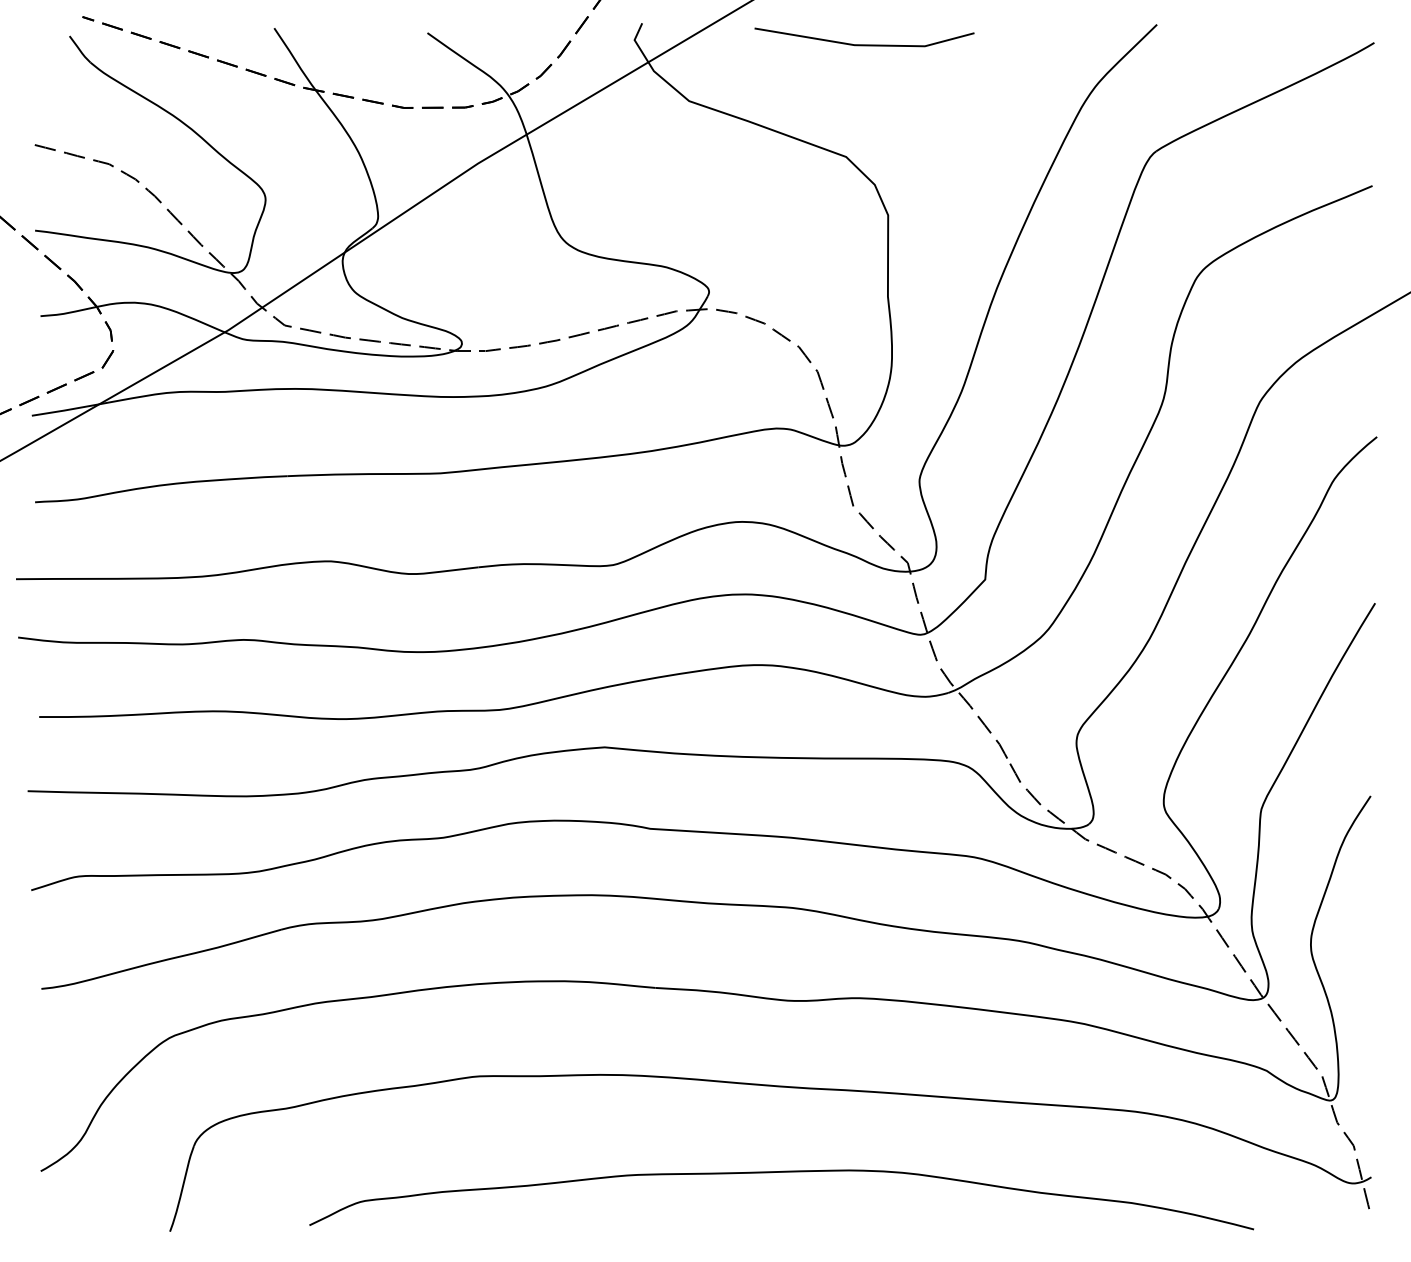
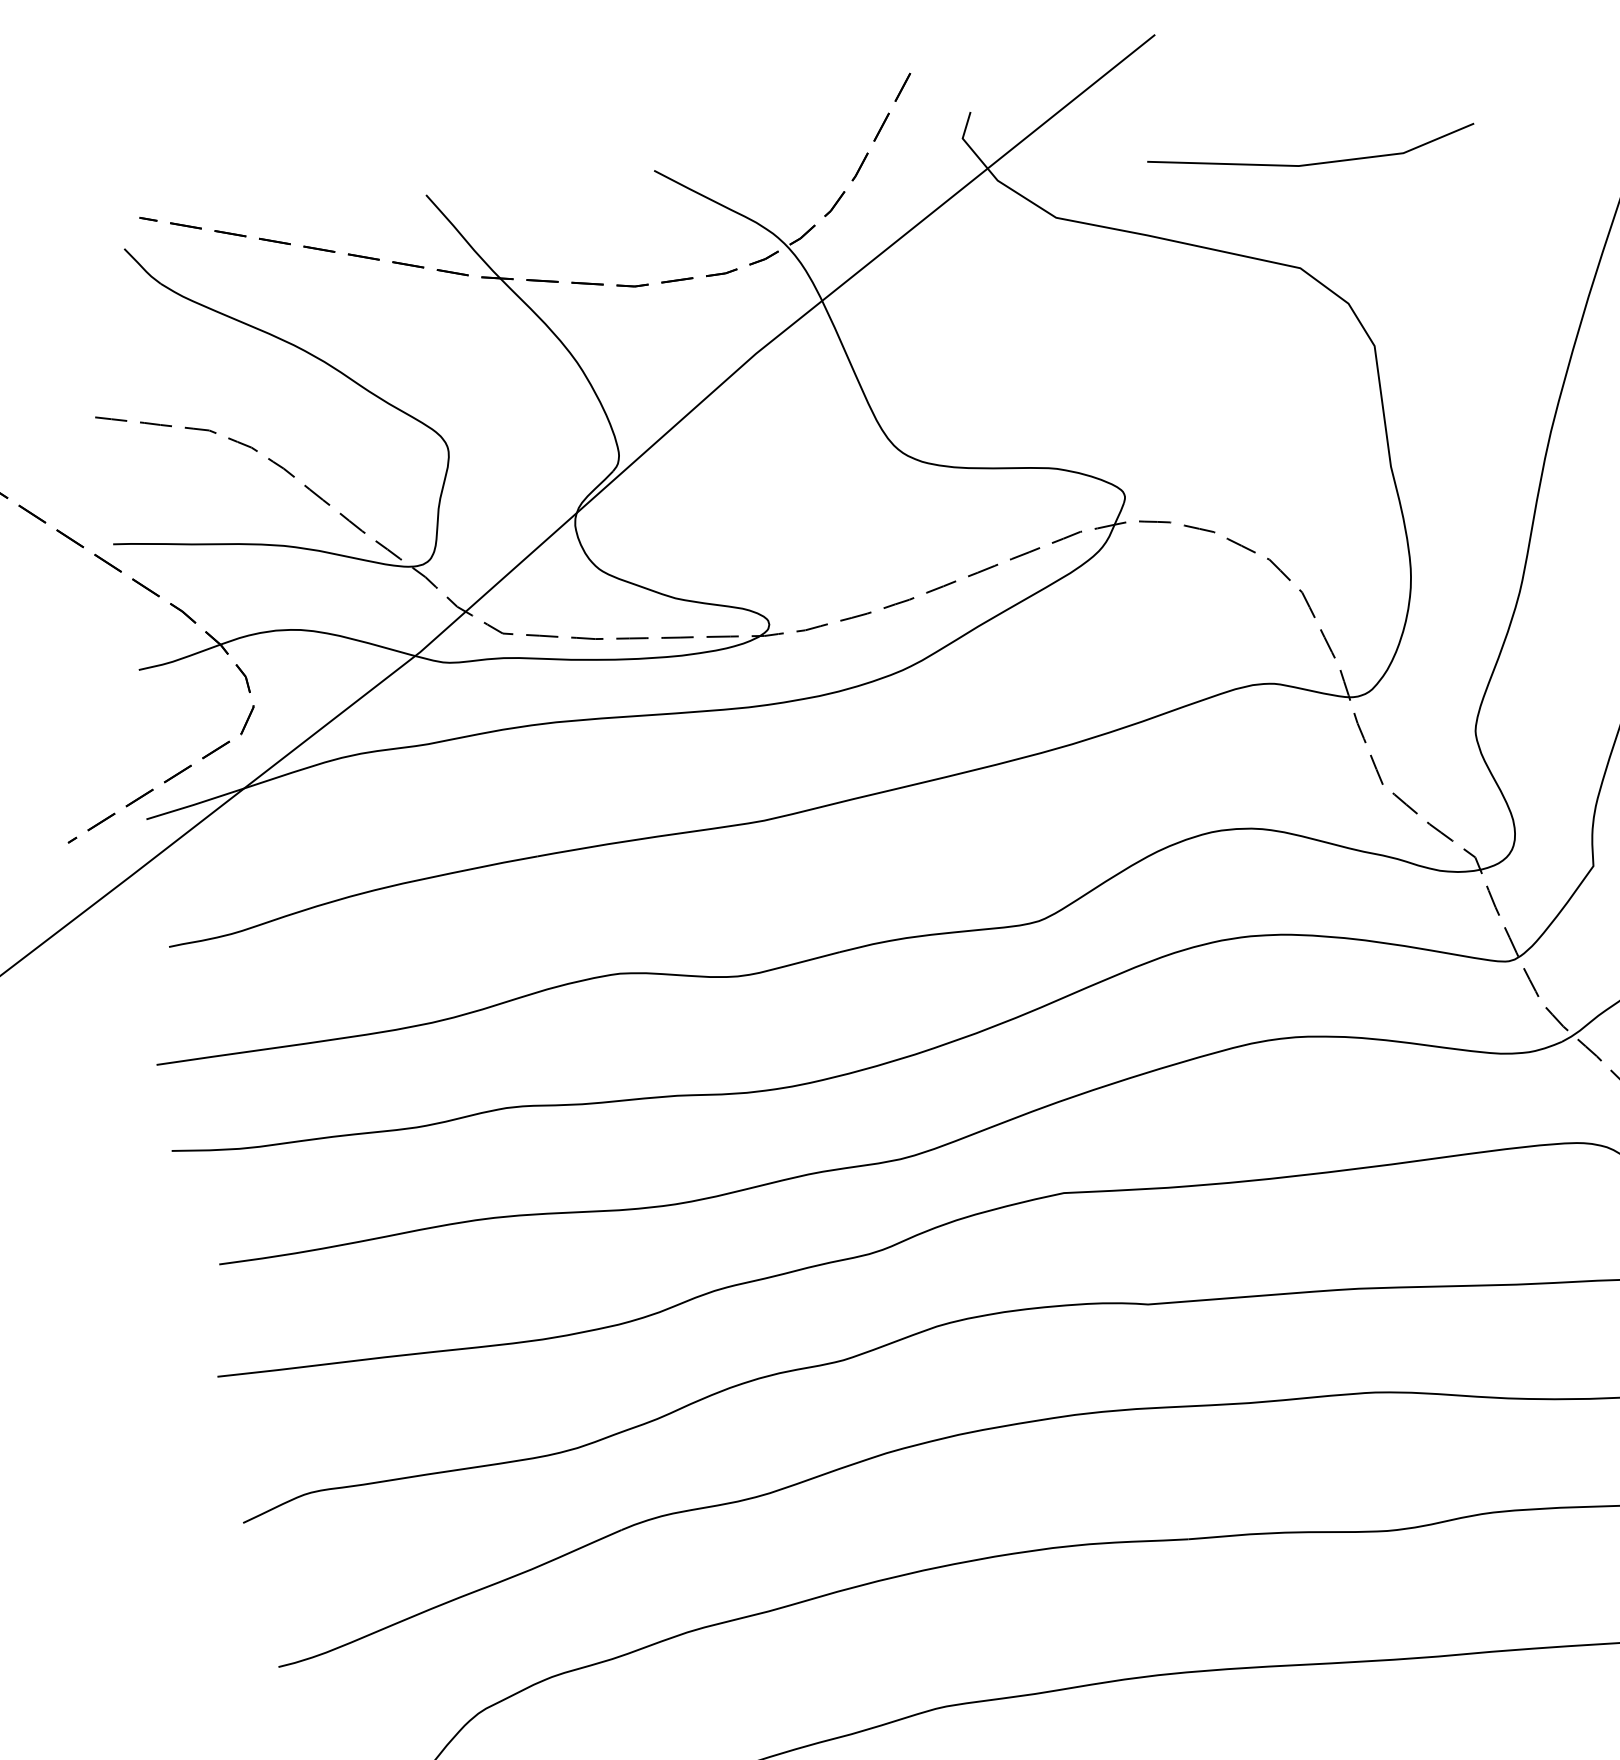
line: (864, 44) -> (1313, 162), moved

